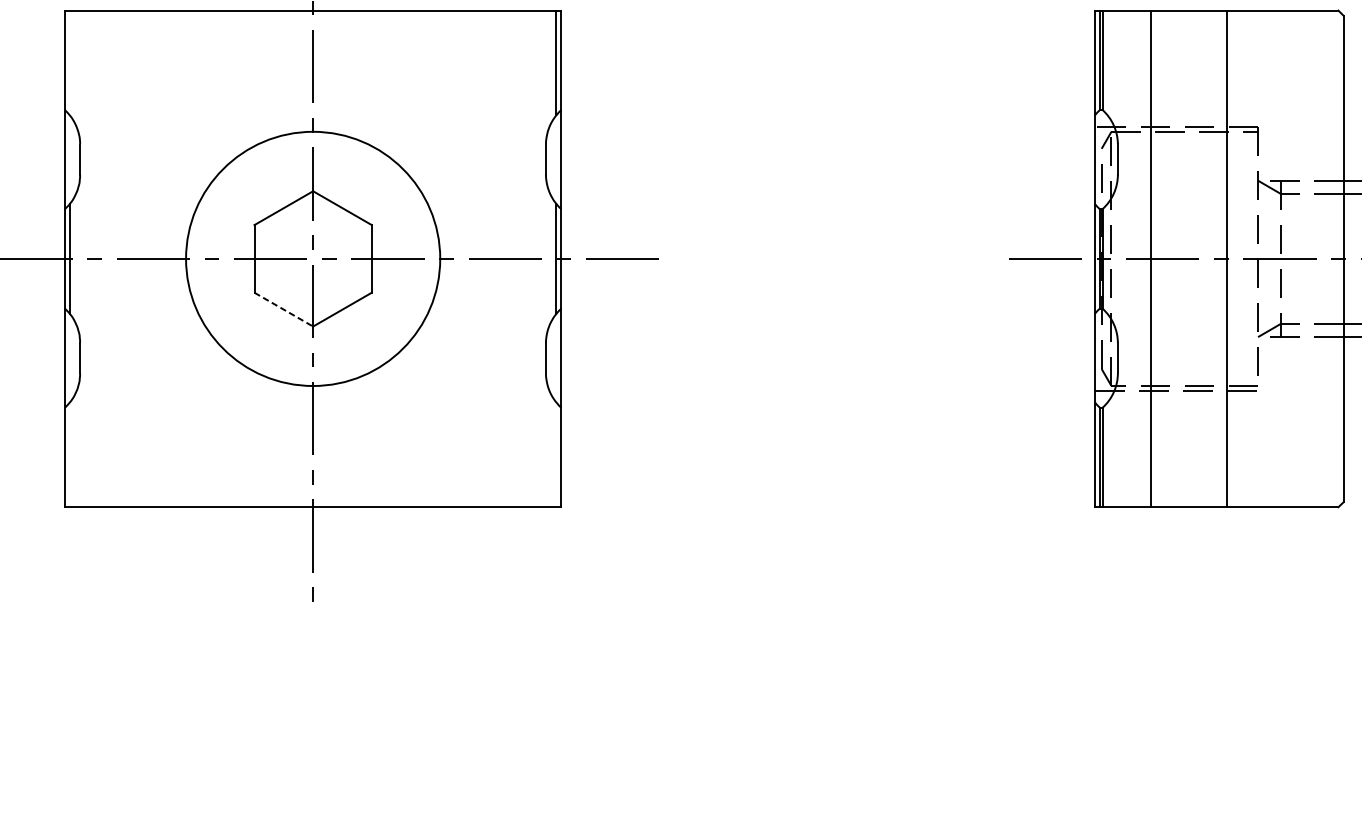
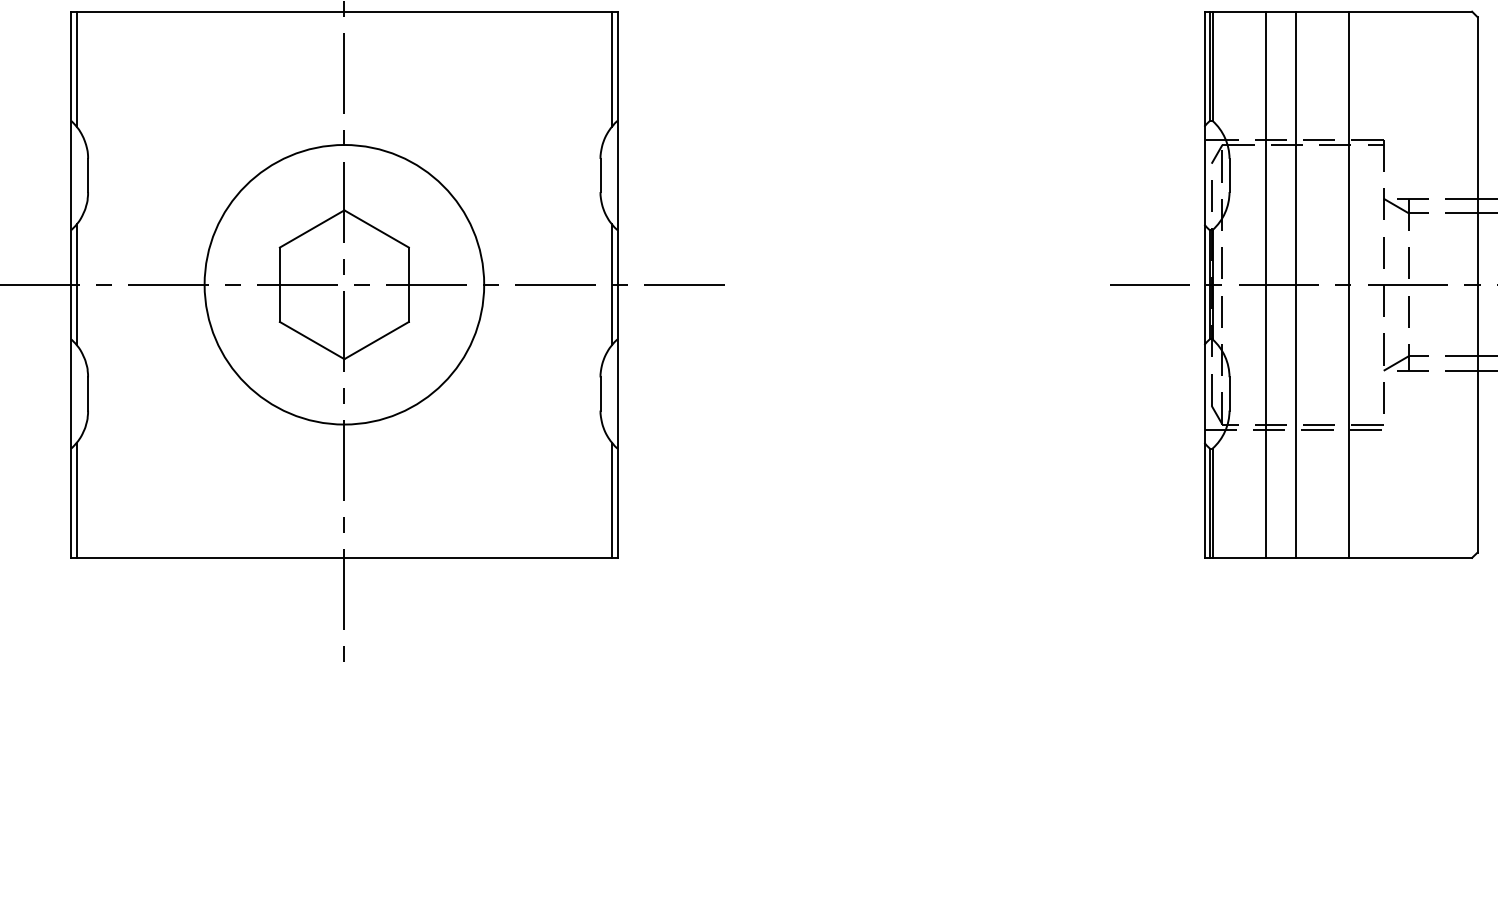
line: (69, 62) -> (76, 68), added
line: (1178, 258) -> (1296, 284), added
line: (284, 309) -> (312, 340), dashed -> solid
line: (69, 454) -> (76, 499), added
line: (555, 454) -> (611, 499), added

